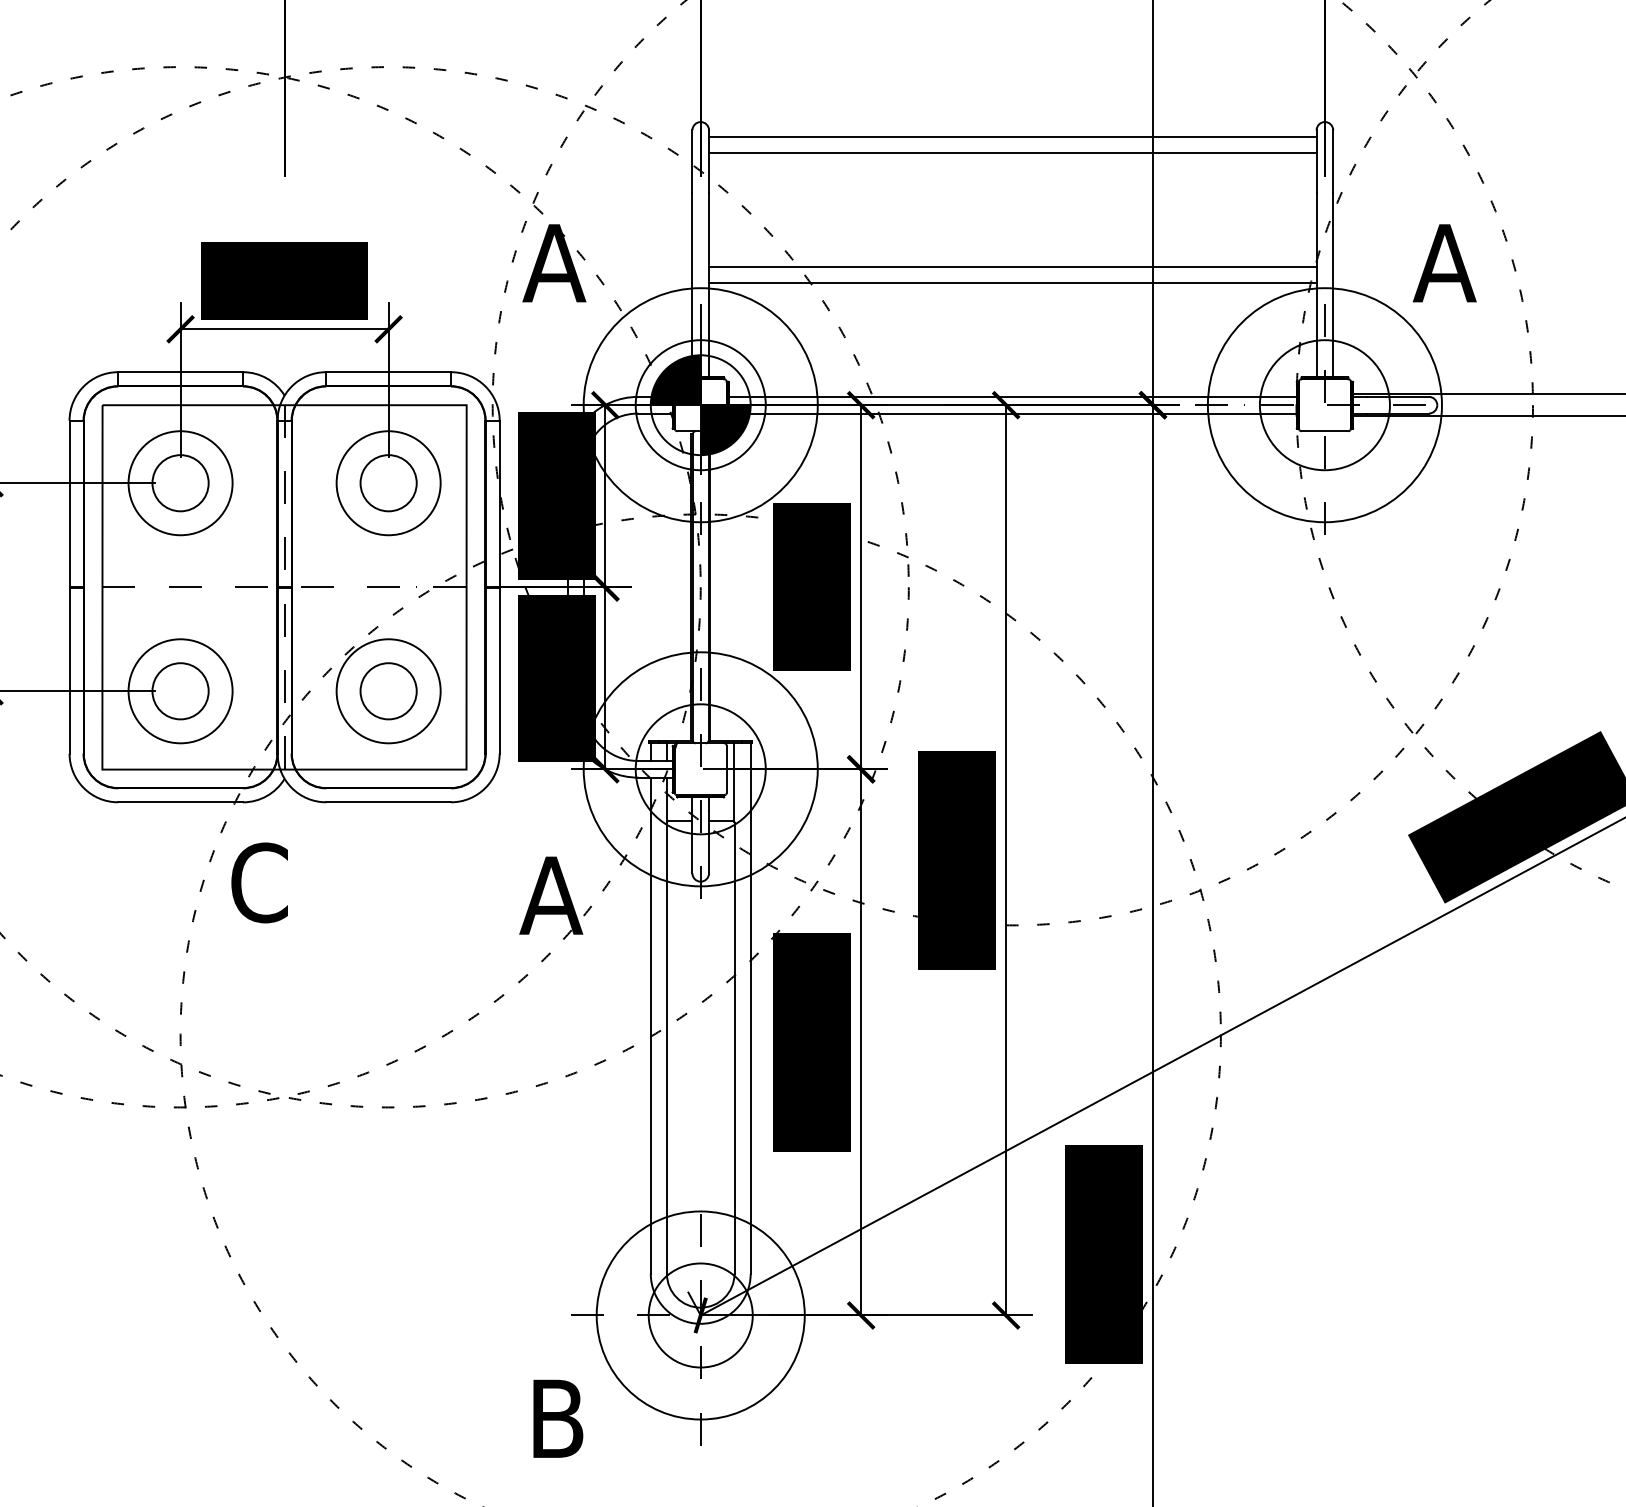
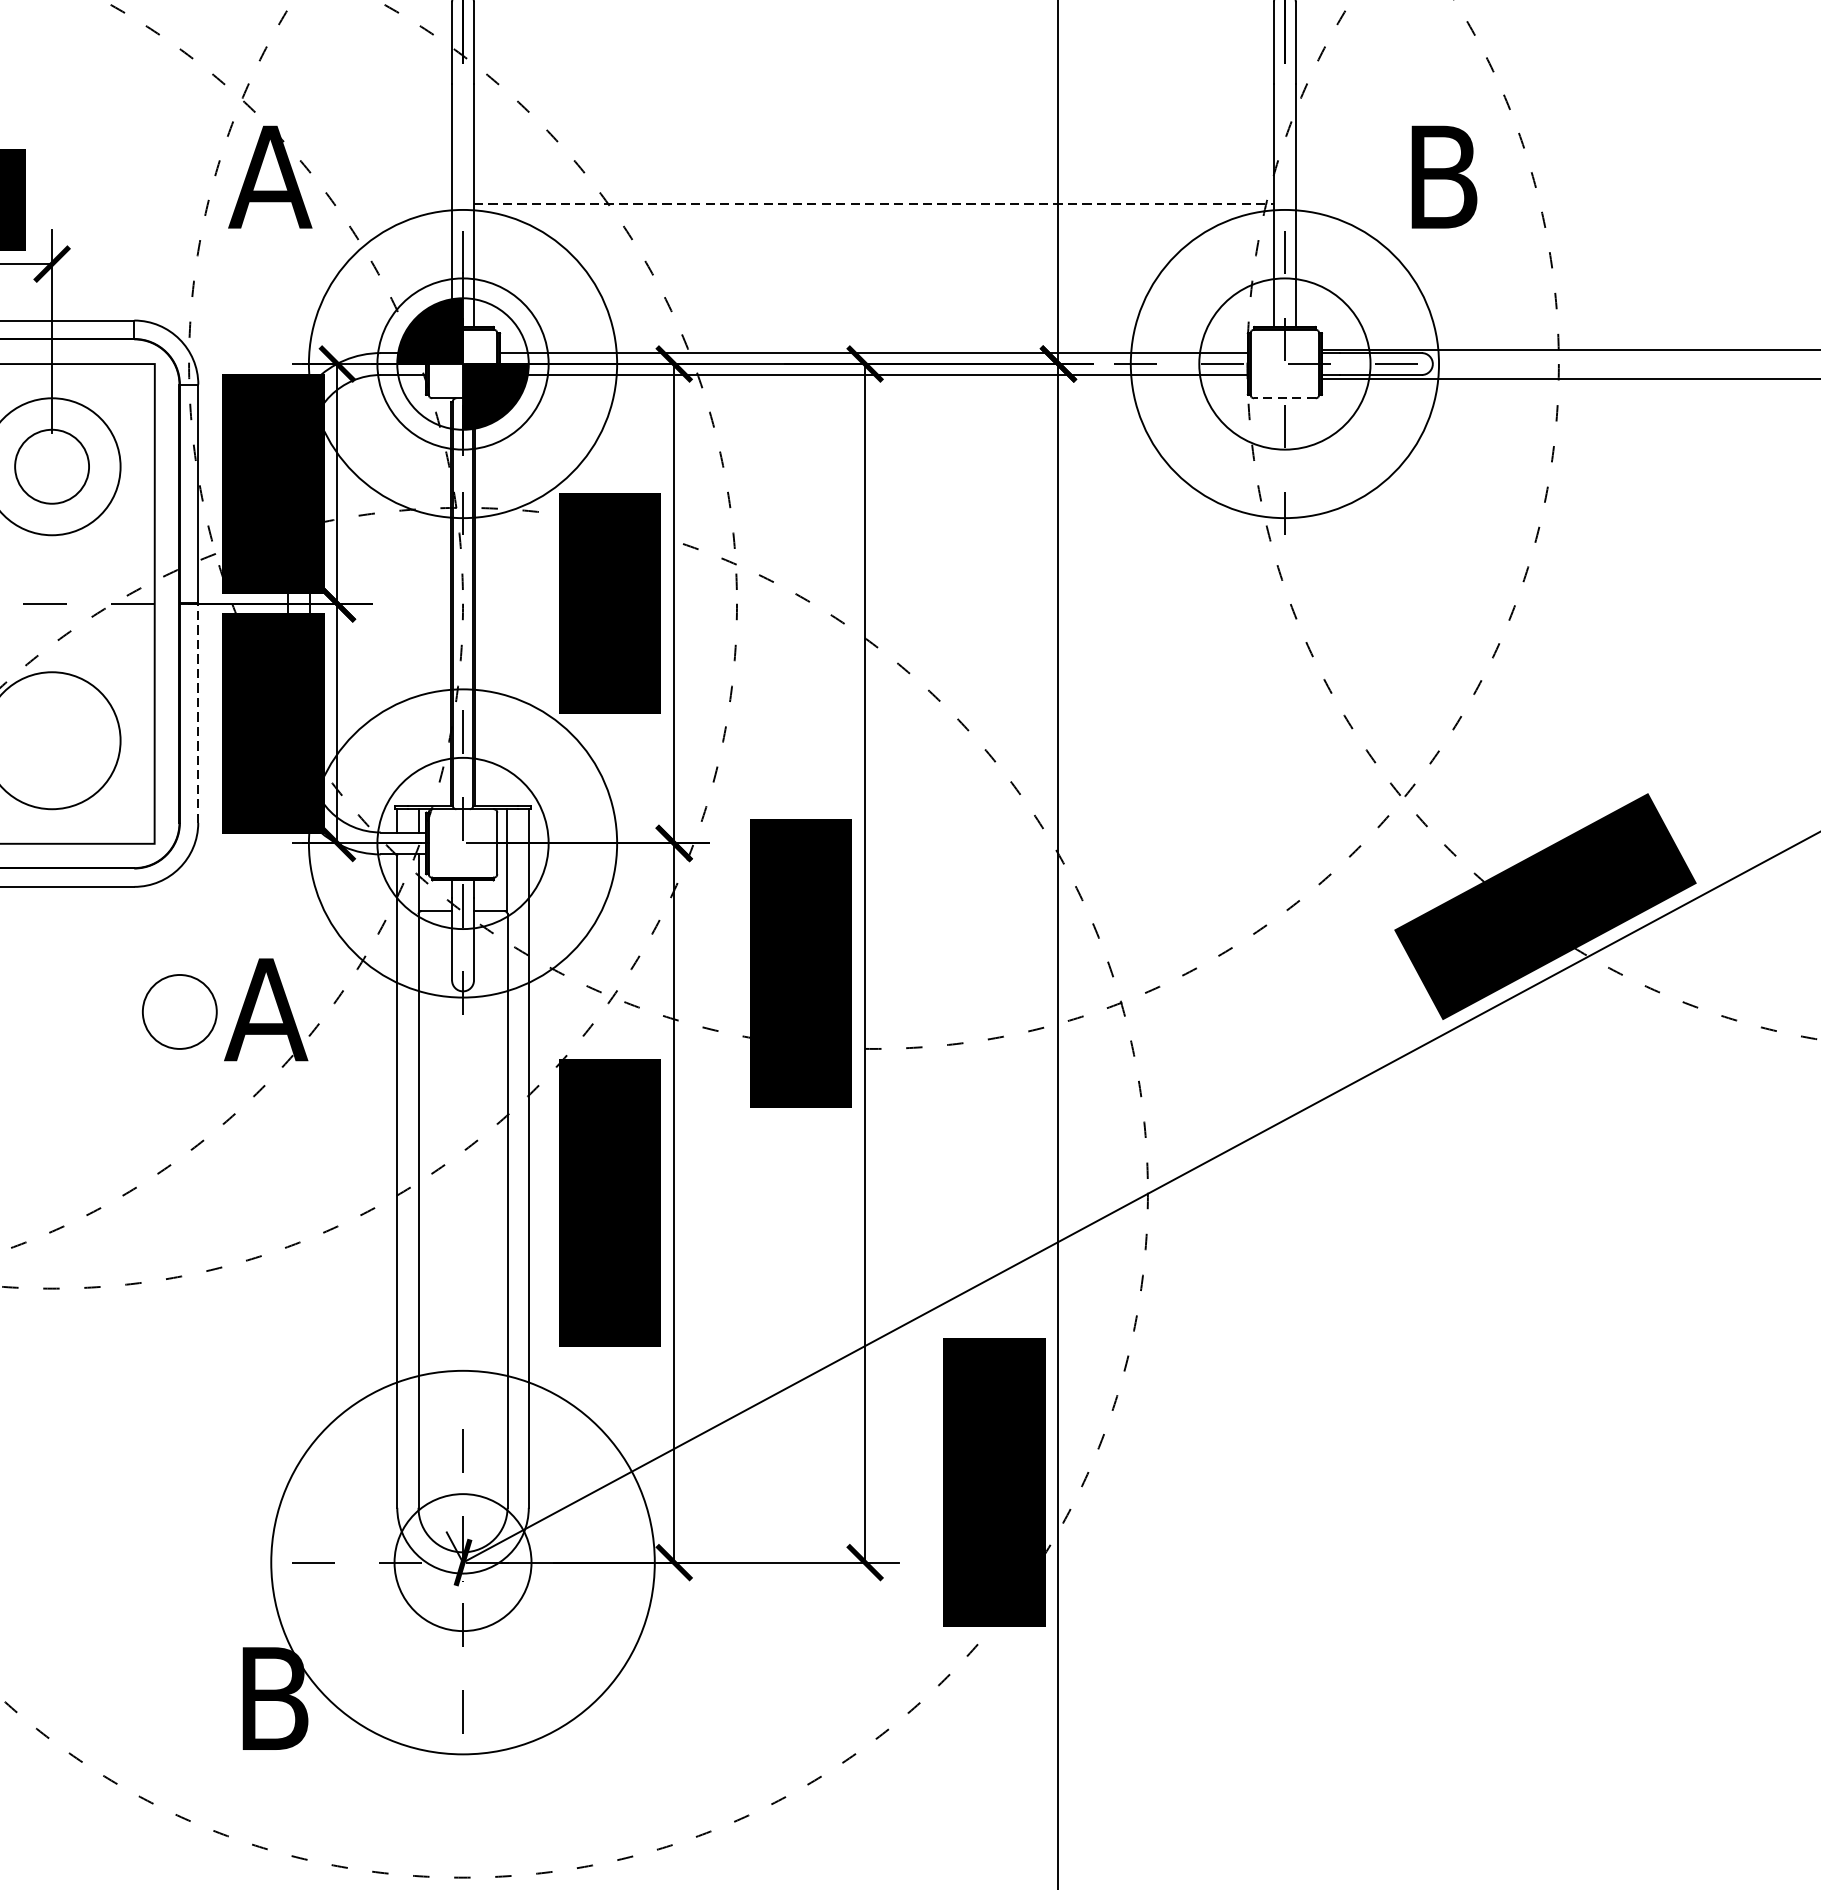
line: (1012, 136) -> (873, 10), removed
line: (1012, 153) -> (873, 32), removed
text: (1444, 263) -> (1442, 177), A -> B
line: (1012, 266) -> (873, 181), removed
line: (1012, 283) -> (873, 203), solid -> dashed
line: (1324, 431) -> (1284, 398), solid -> dashed
line: (499, 670) -> (198, 713), solid -> dashed
circle: (388, 691) -> (179, 1012), moved
circle: (700, 1315) -> (462, 1562), size x1.4

